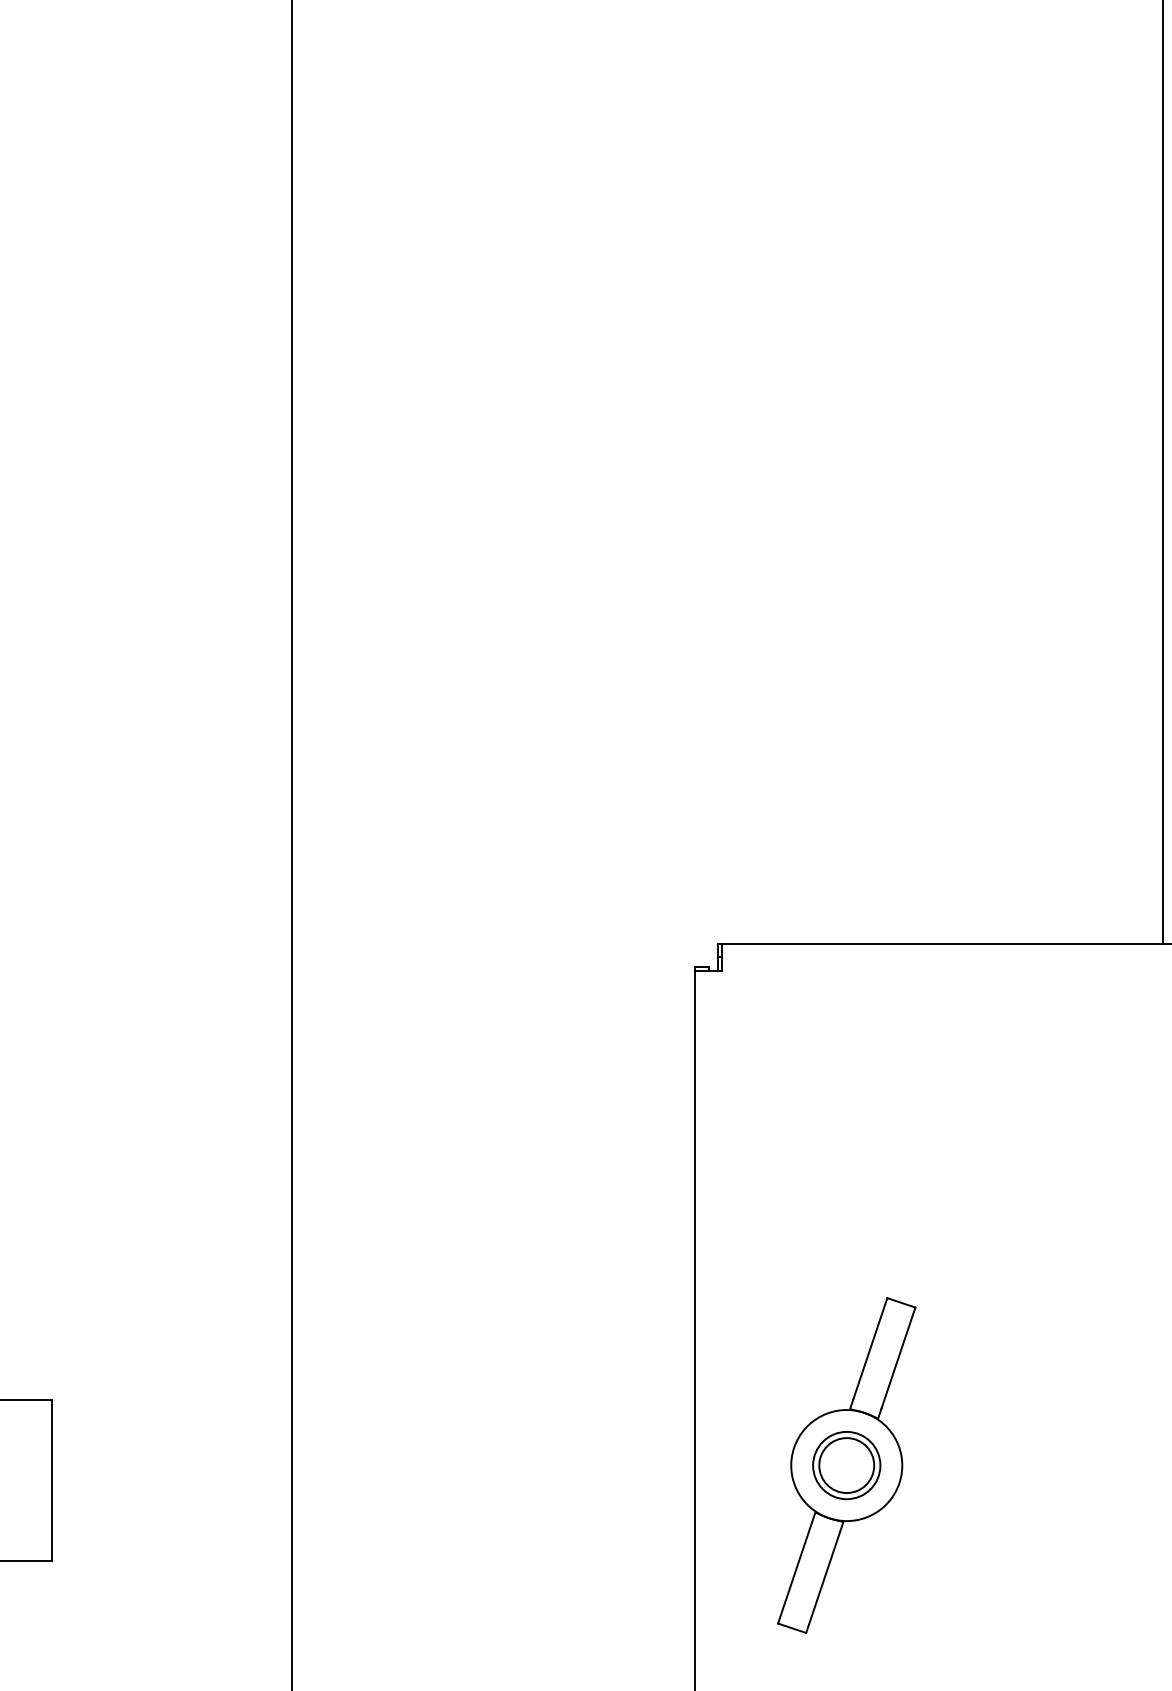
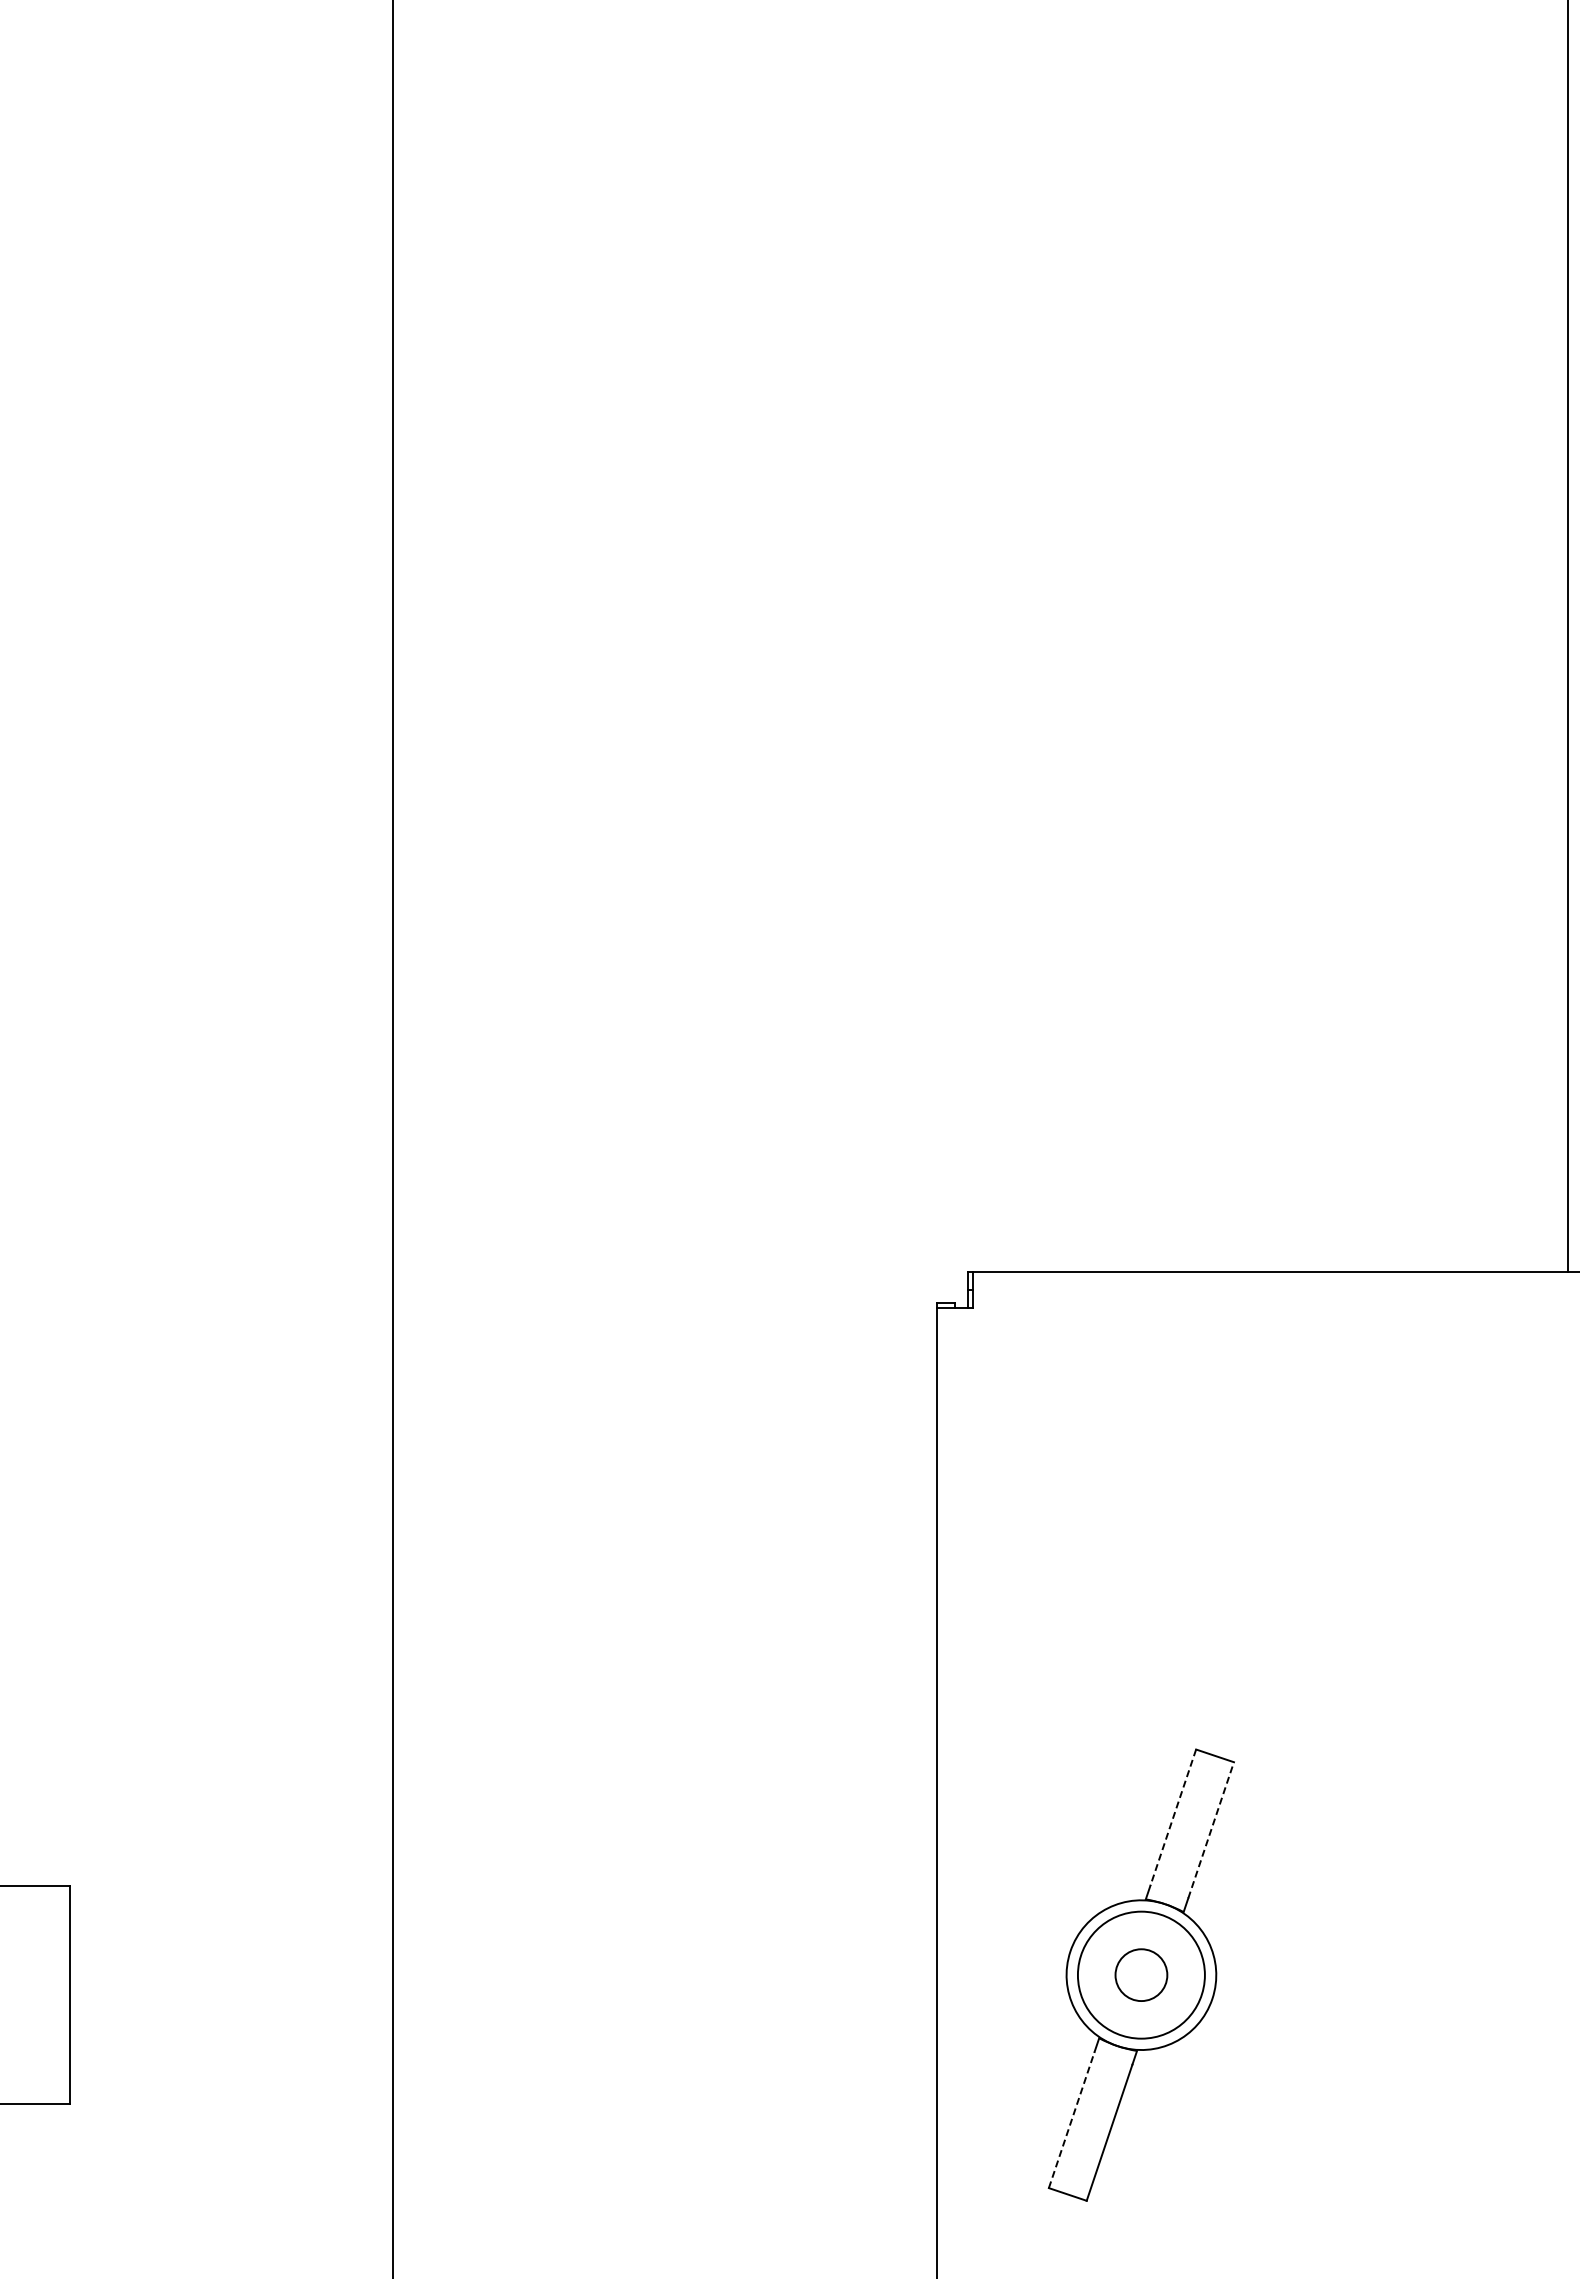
line: (870, 1348) -> (1173, 1817), solid -> dashed
line: (898, 1358) -> (1211, 1830), solid -> dashed
circle: (846, 1465) -> (1141, 1974), size x1.4
circle: (846, 1465) -> (1141, 1975), size x0.7
line: (794, 1573) -> (1071, 2120), solid -> dashed

